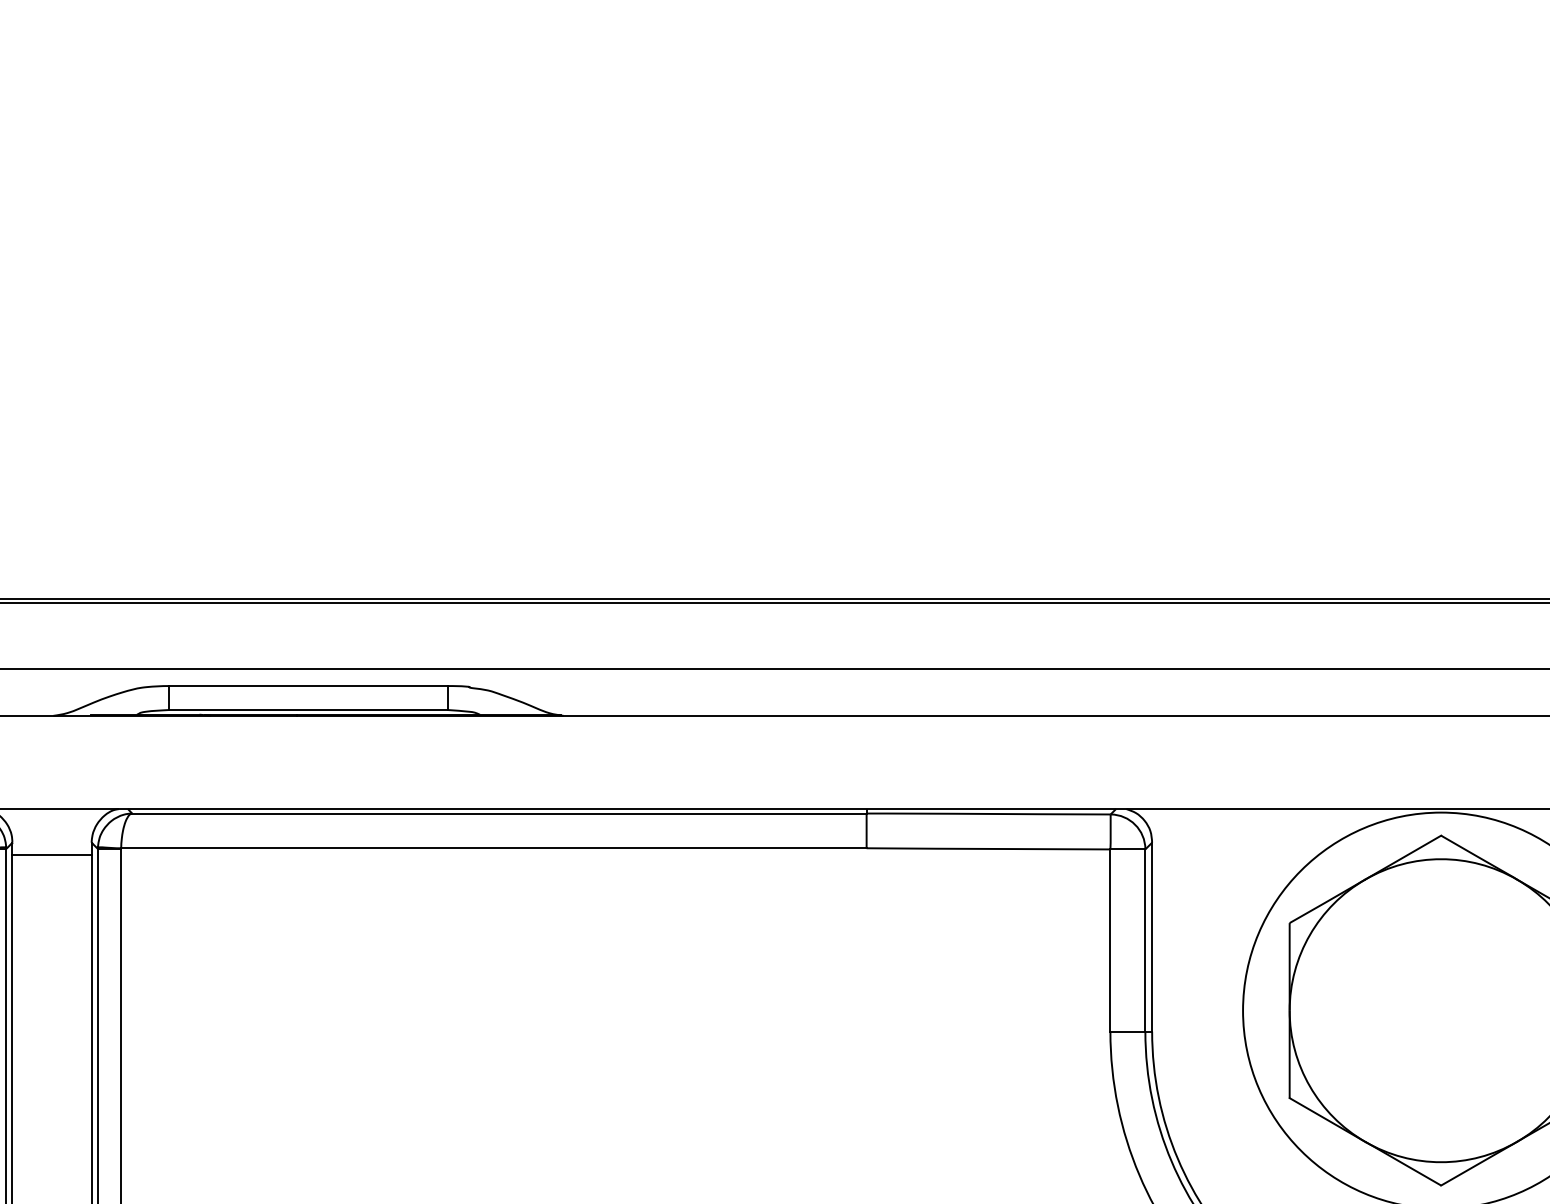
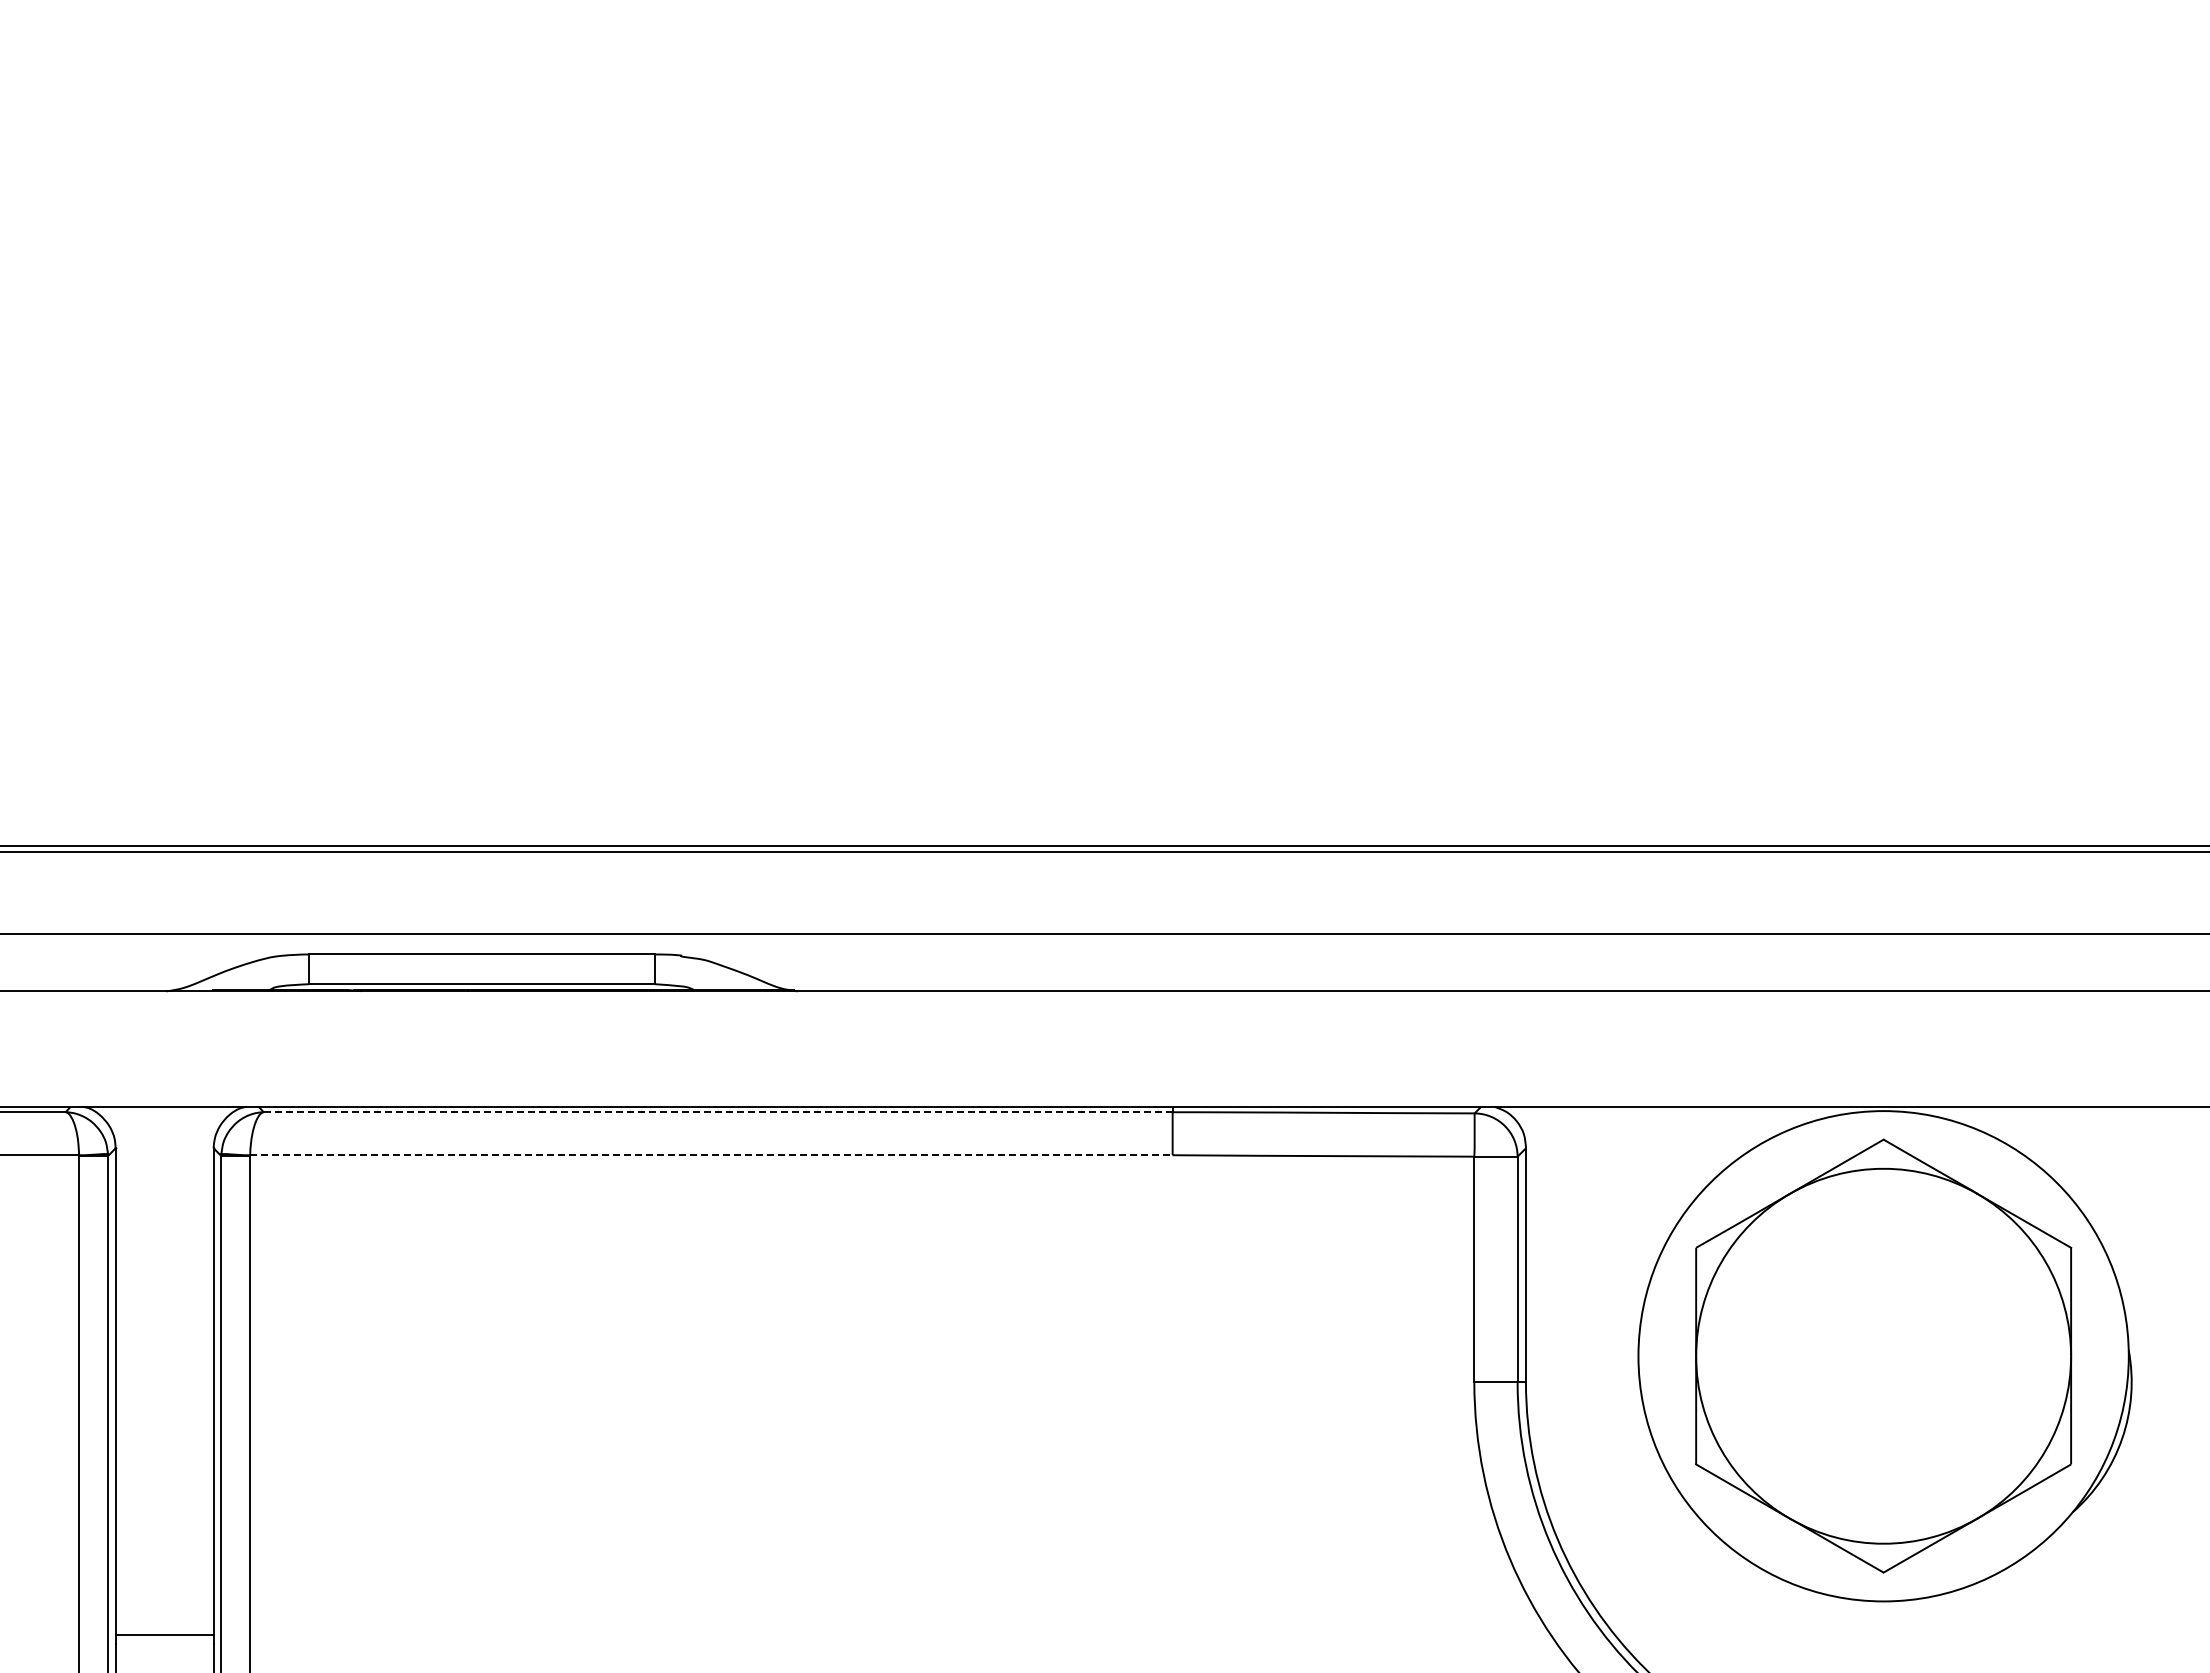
line: (498, 813) -> (717, 1112), solid -> dashed
line: (493, 848) -> (711, 1155), solid -> dashed
line: (51, 854) -> (164, 1163), removed

